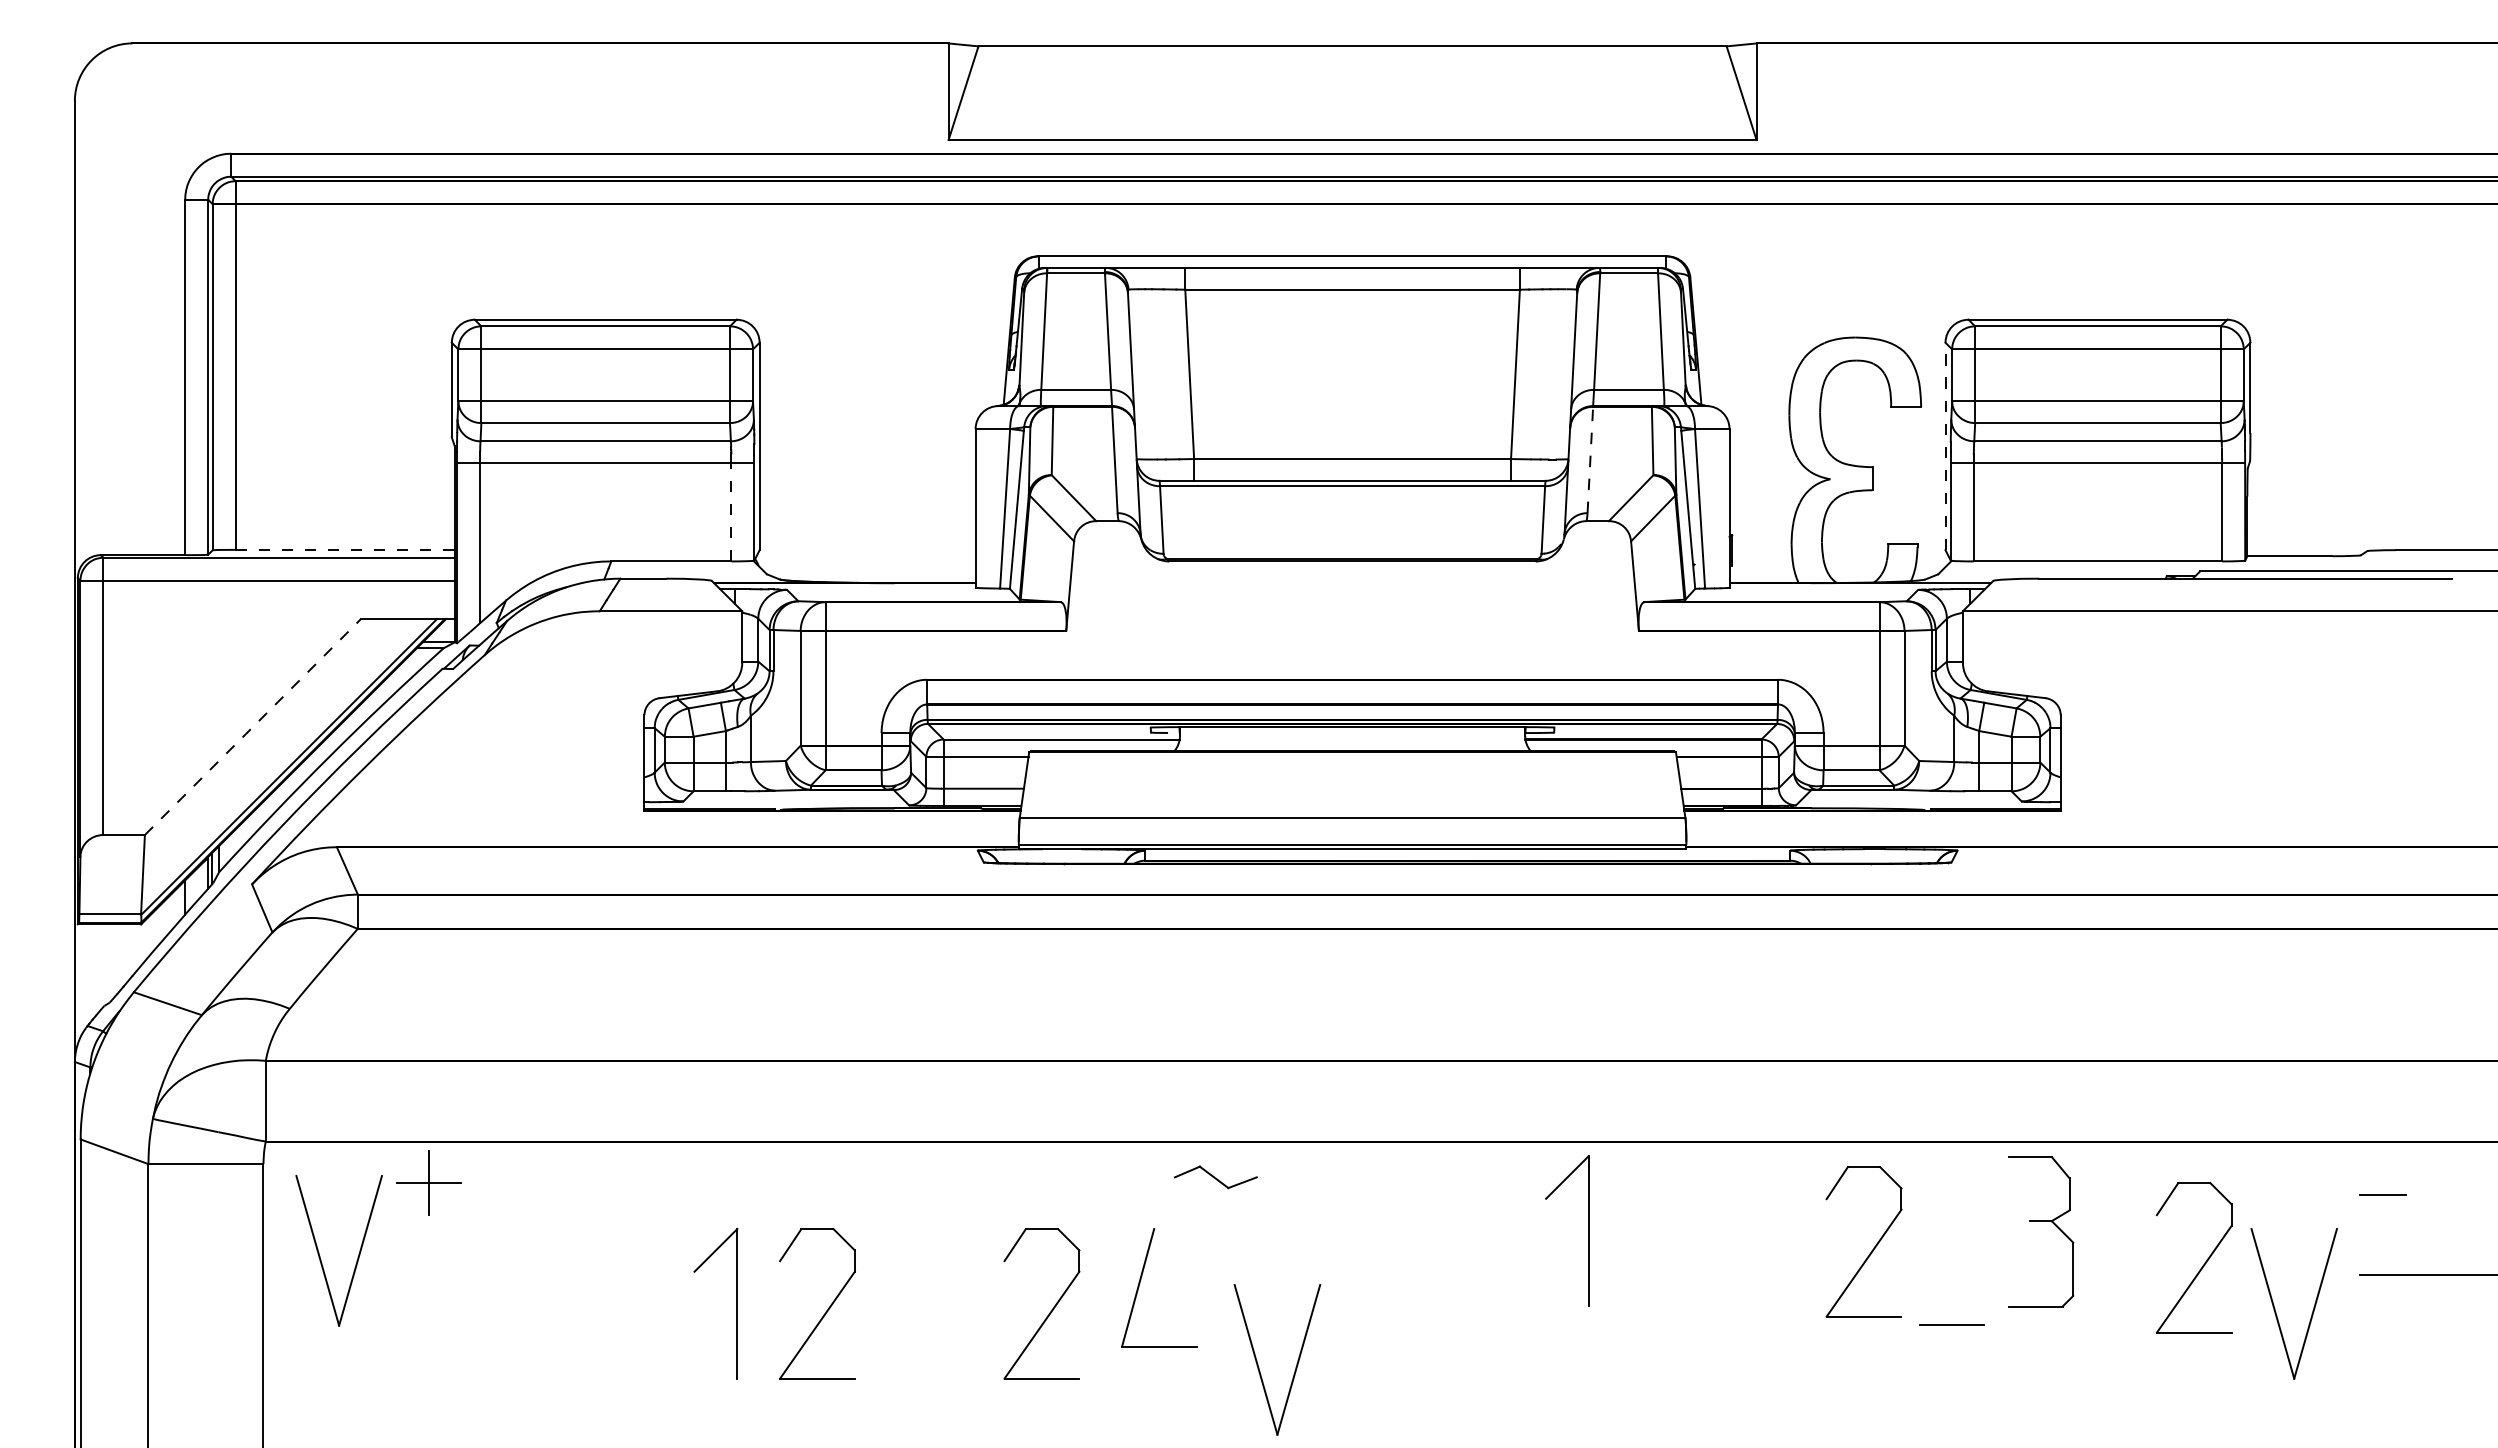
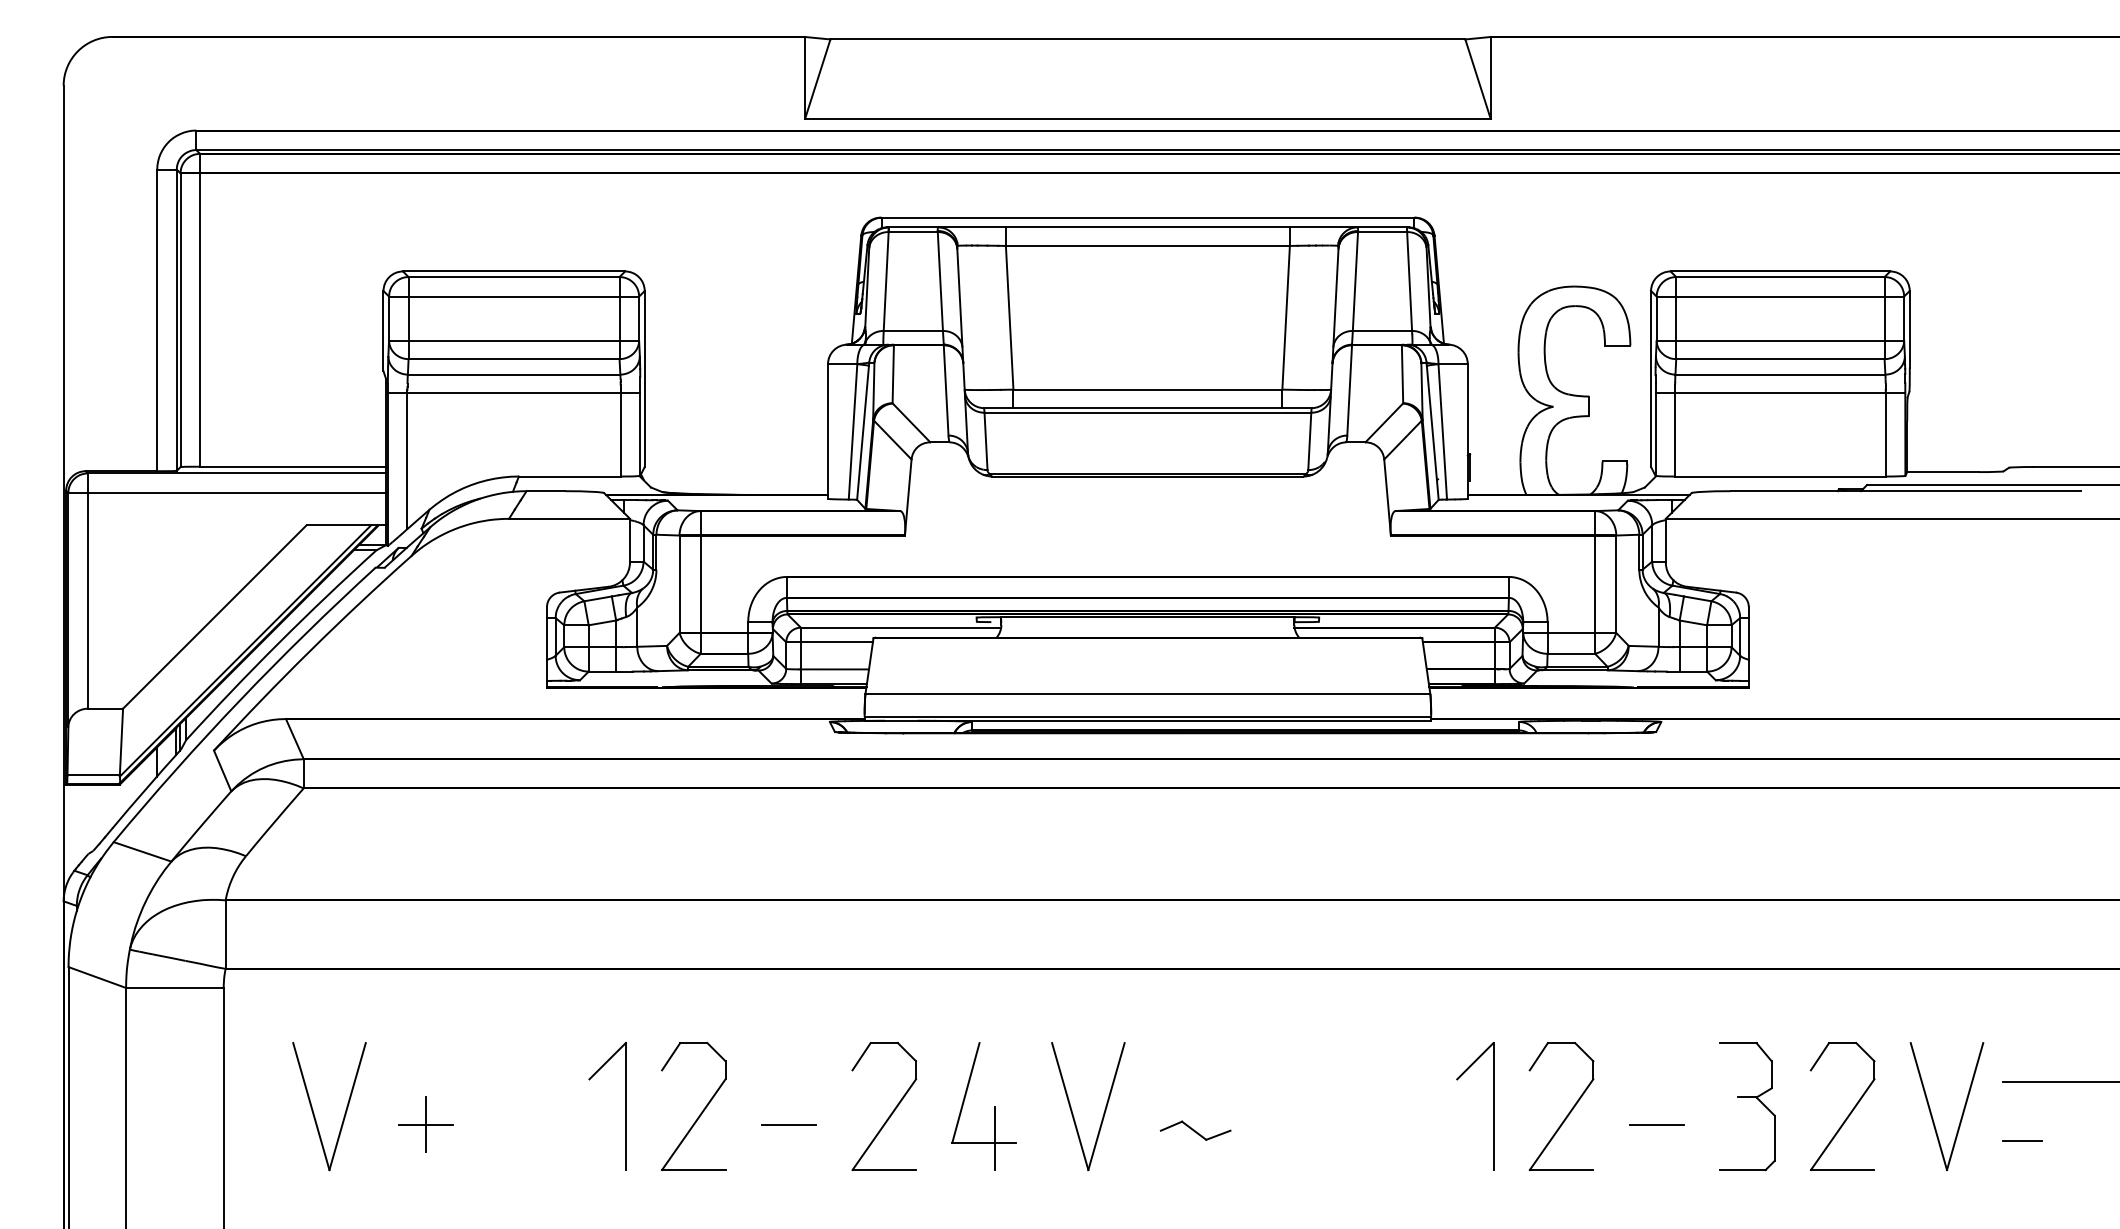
line: (1945, 446) -> (1651, 379), dashed -> solid
line: (1590, 459) -> (1349, 390), dashed -> solid
line: (731, 510) -> (620, 433), dashed -> solid
line: (345, 549) -> (293, 466), dashed -> solid
line: (253, 727) -> (215, 617), dashed -> solid
part: (1215, 1177) -> (1195, 1130), moved
part: (428, 1182) -> (425, 1124), moved
line: (2382, 1194) -> (2021, 1140), moved
part: (2041, 1221) -> (1747, 1097), moved
part: (1588, 1230) -> (1493, 1106), moved
part: (1873, 1247) -> (1569, 1111), moved
part: (320, 1256) -> (313, 1111), moved
part: (2202, 1265) -> (1849, 1113), moved
line: (929, 1325) -> (788, 1124), added
line: (1171, 1340) -> (994, 1137), added
part: (1296, 1363) -> (1104, 1109), moved

